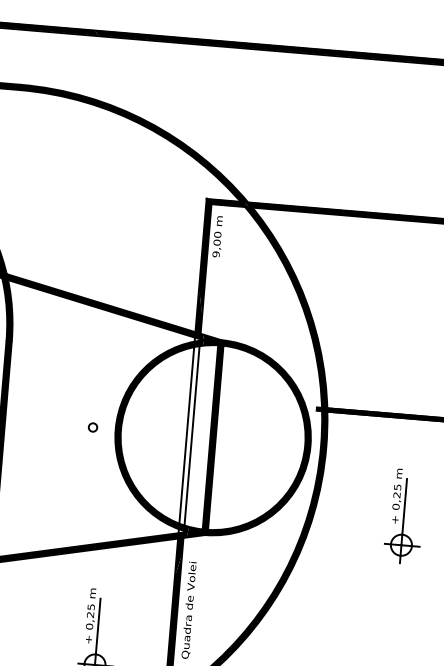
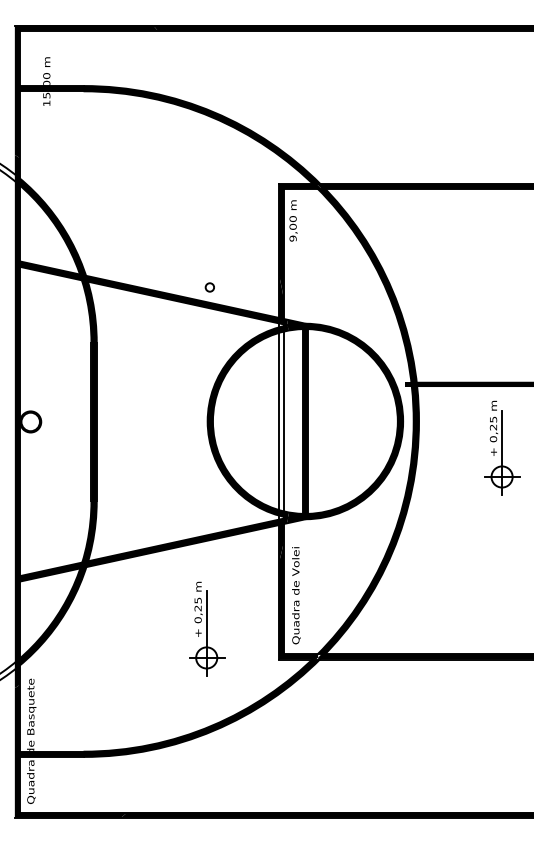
circle: (92, 427) -> (209, 287), moved
part: (404, 515) -> (502, 447), moved

